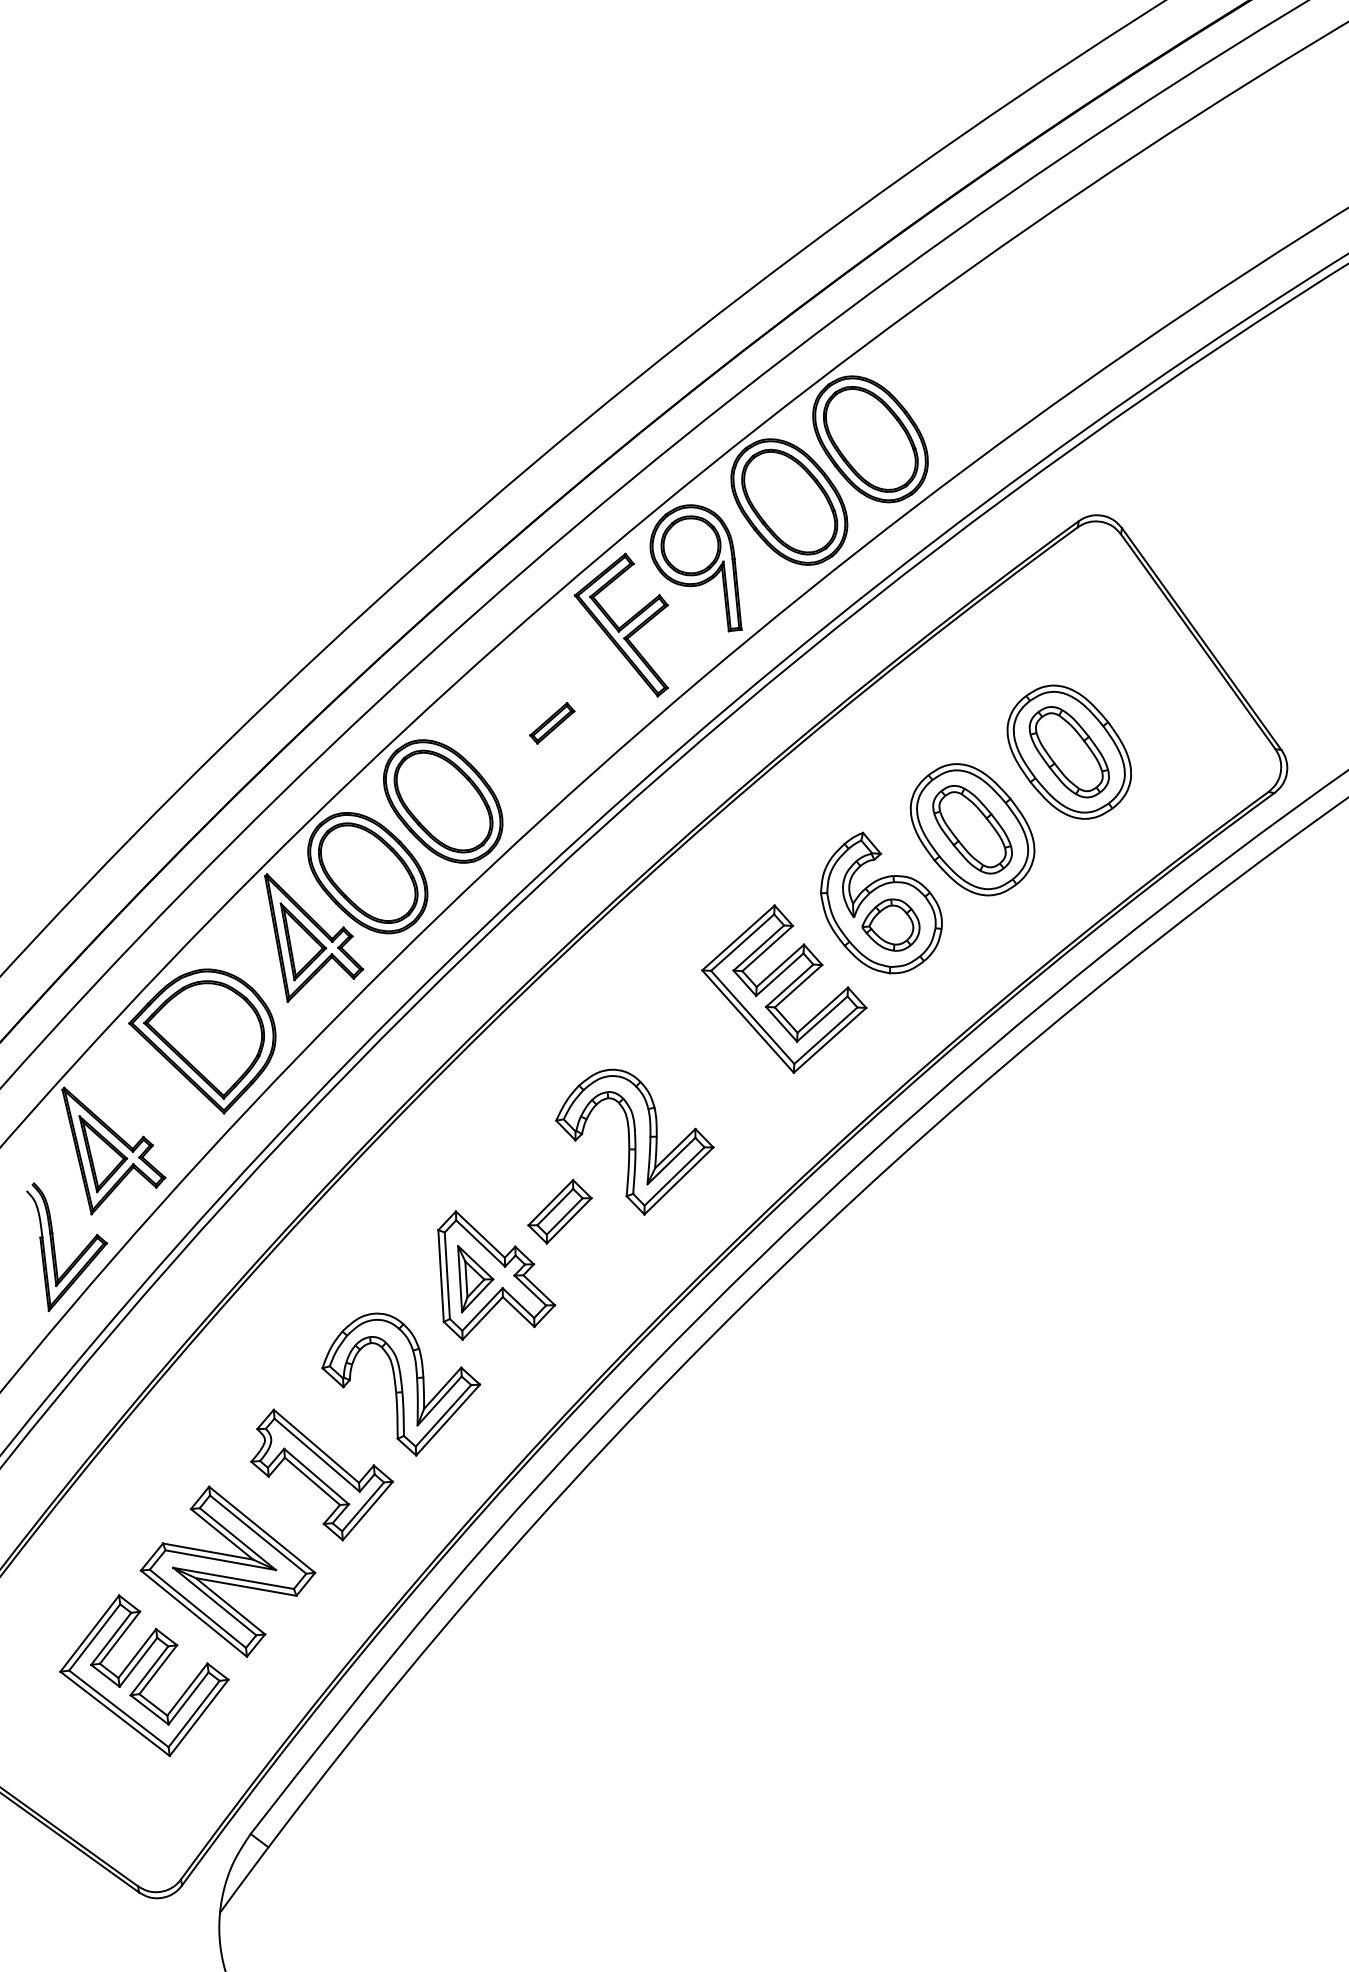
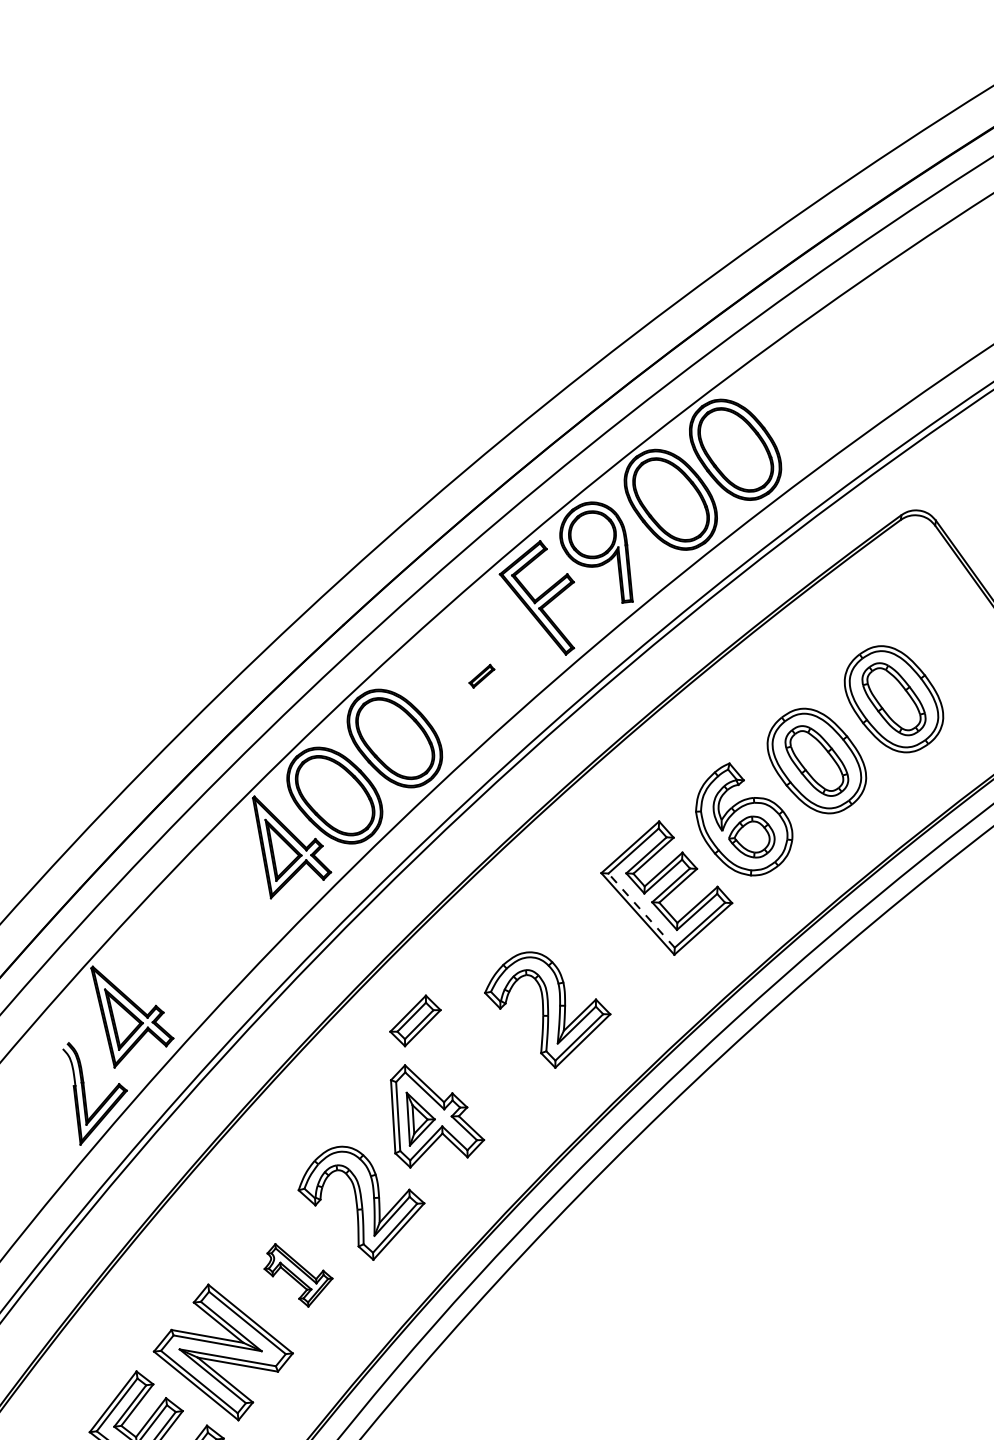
part: (552, 723) -> (482, 676), size x0.7
line: (752, 1017) -> (641, 910), solid -> dashed
part: (202, 1041) -> (203, 929), removed
part: (559, 1211) -> (415, 1020), moved
part: (322, 1474) -> (298, 1274), size x0.6

